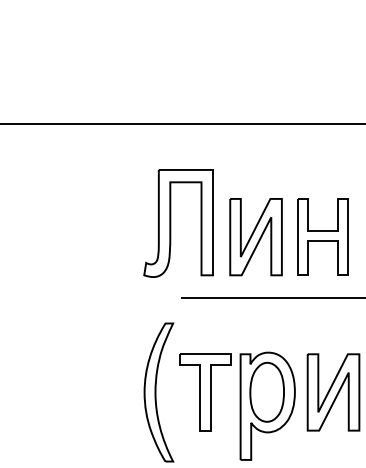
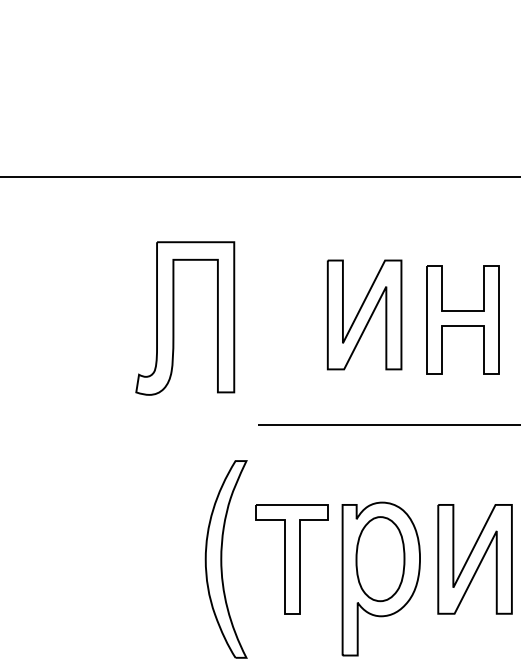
part: (171, 223) -> (174, 318), moved
part: (255, 236) -> (364, 314), moved
part: (322, 236) -> (462, 319), moved

